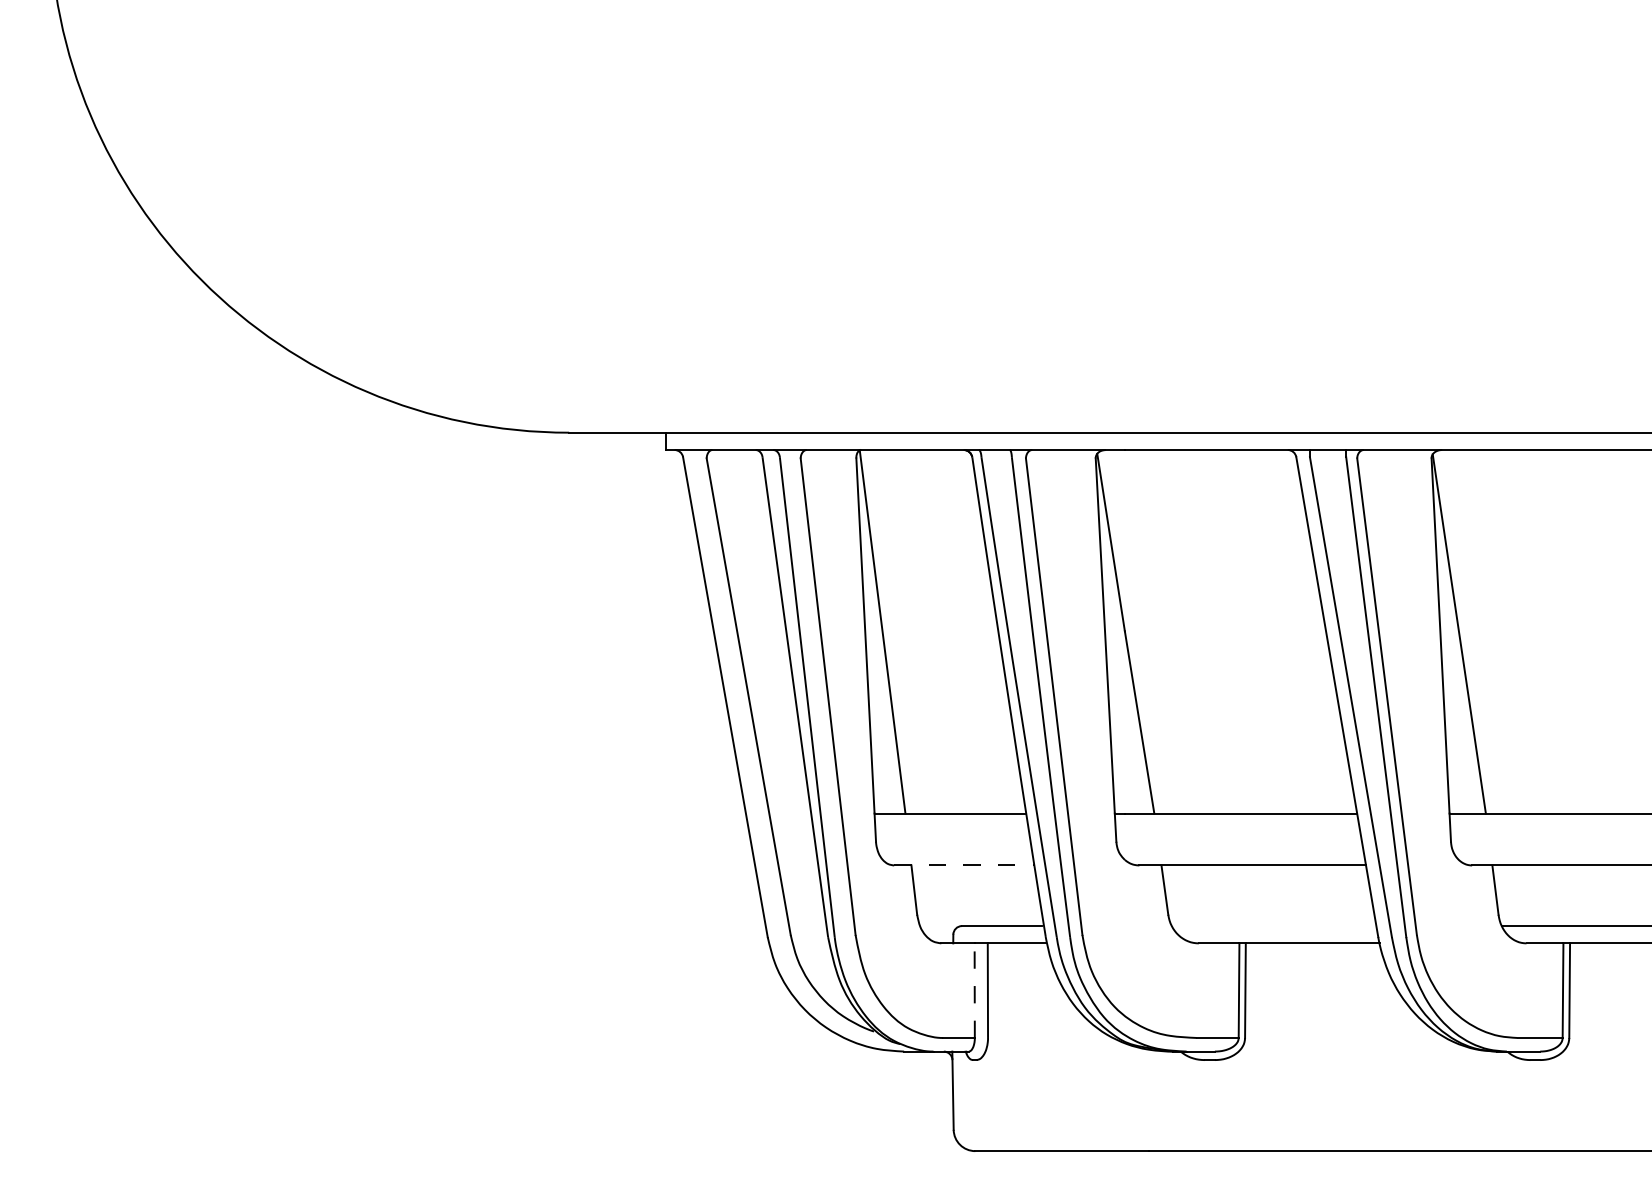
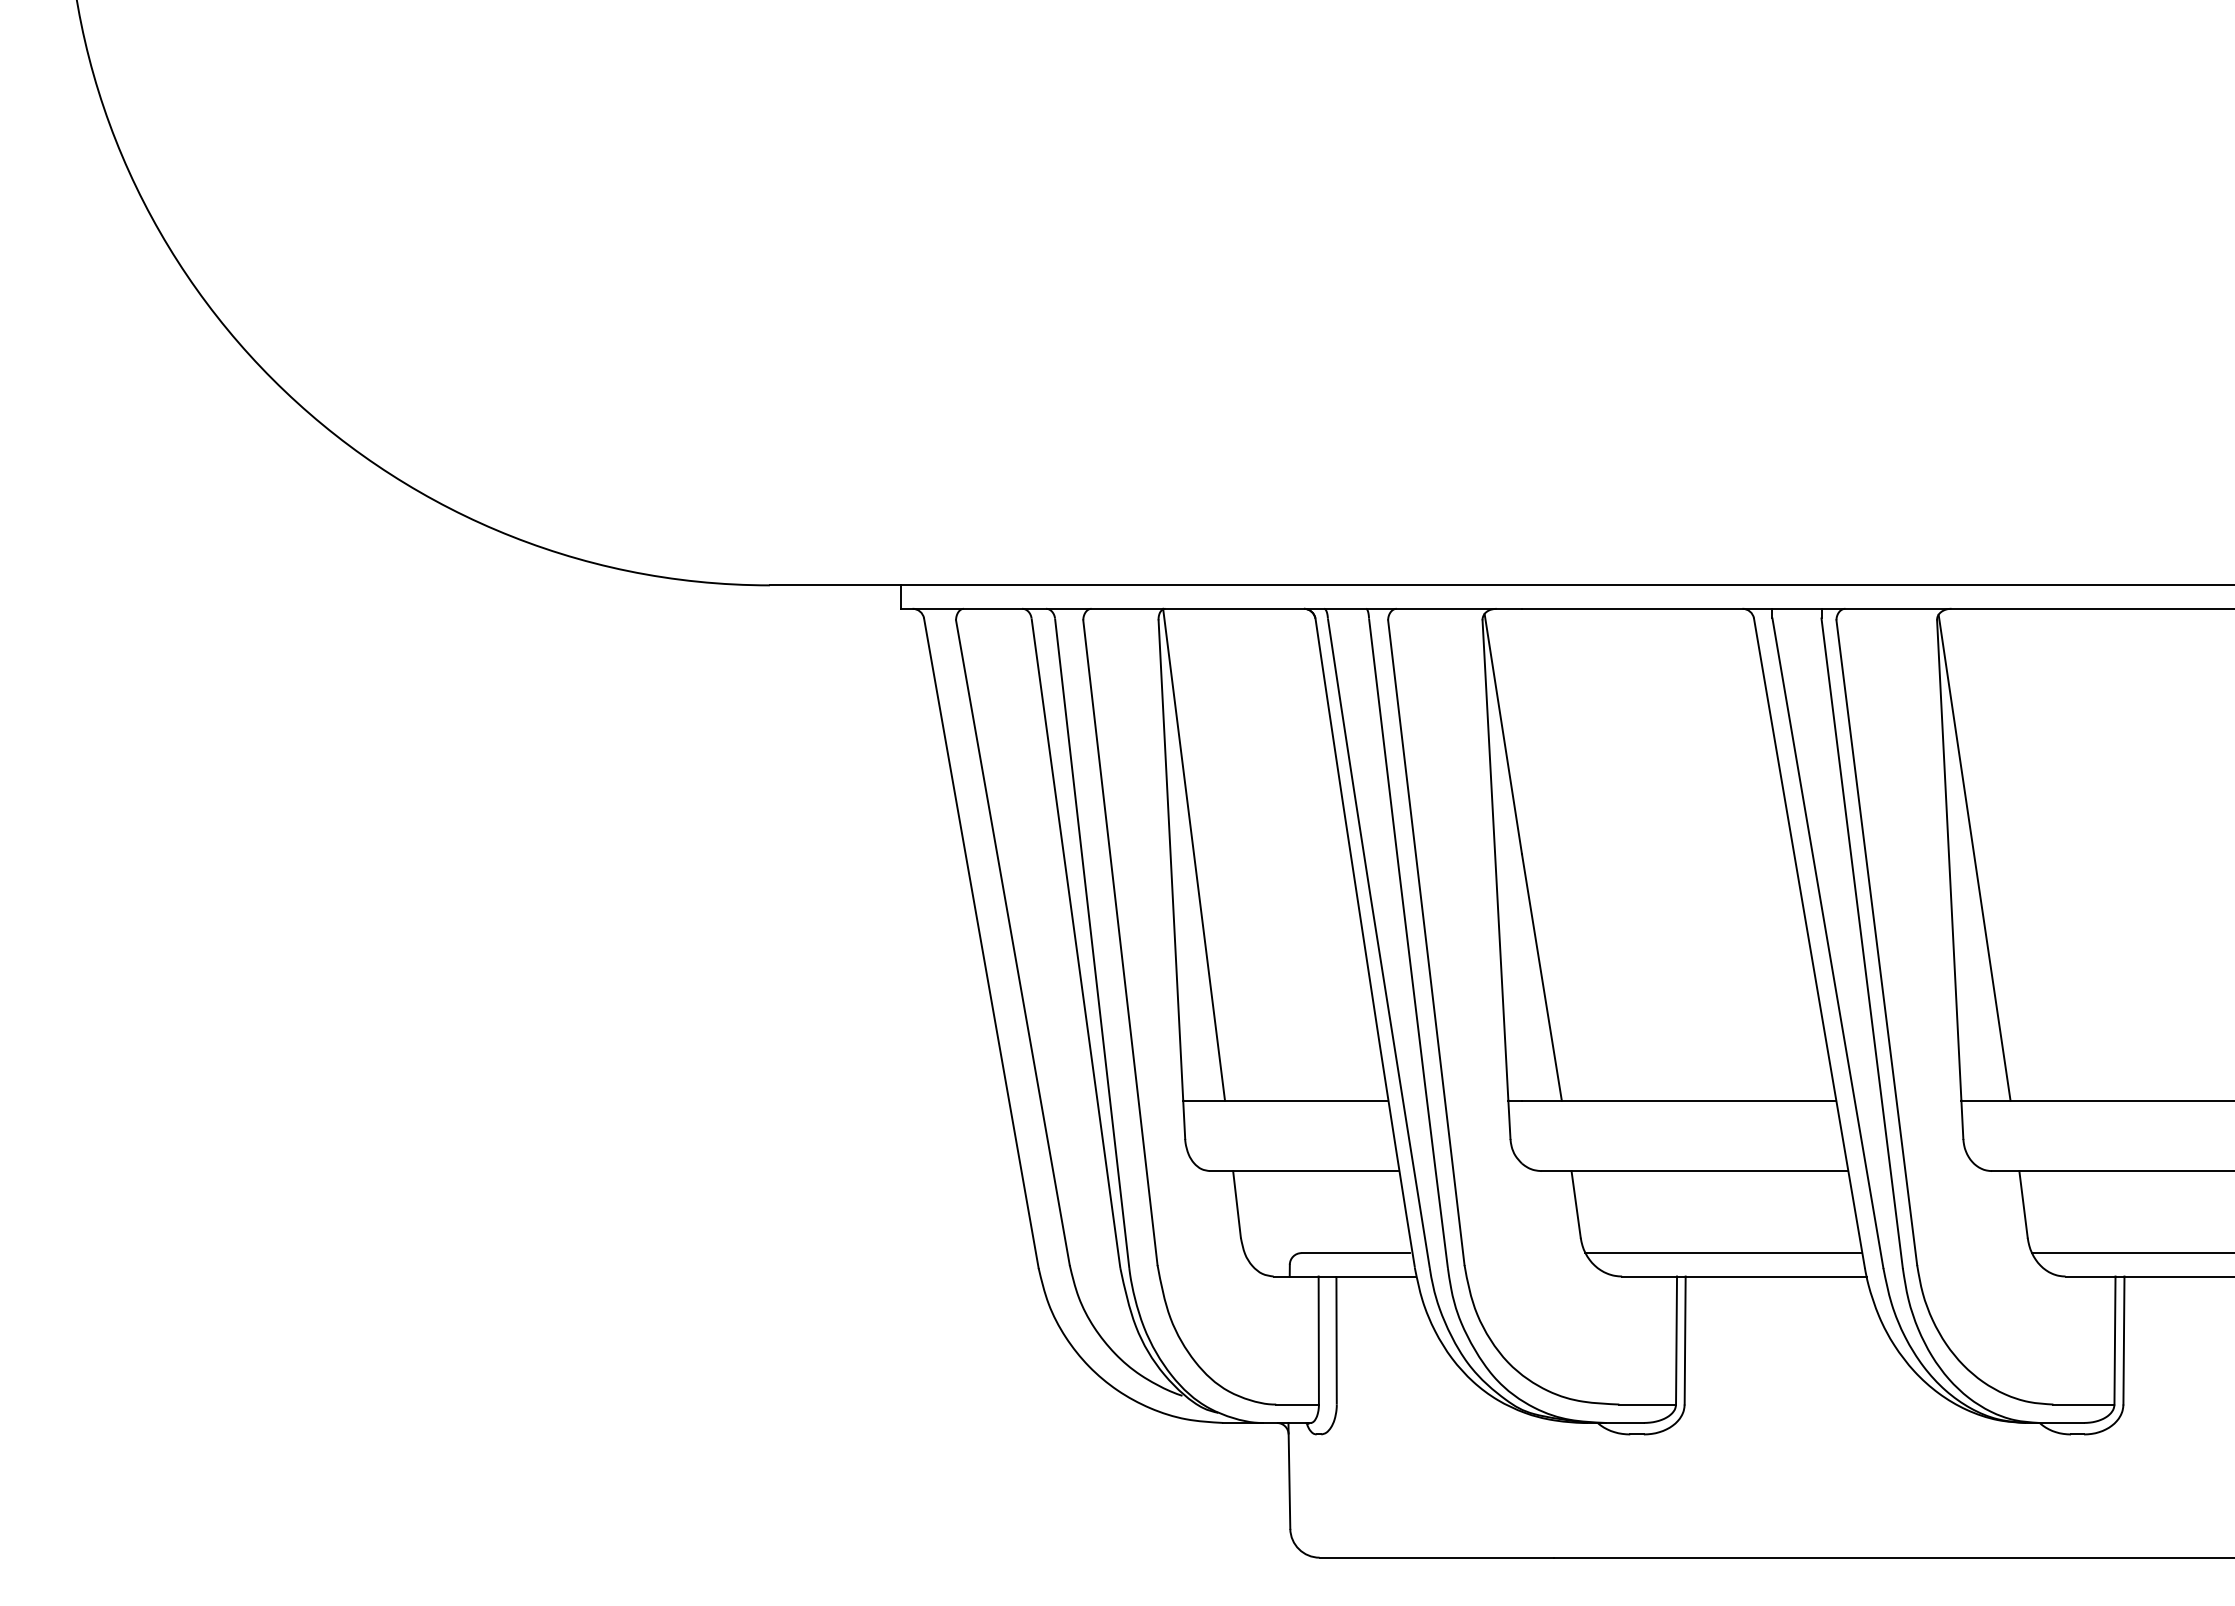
line: (964, 865) -> (1304, 1171), dashed -> solid
line: (1273, 926) -> (1723, 1253), added
line: (974, 990) -> (1318, 1340), dashed -> solid

